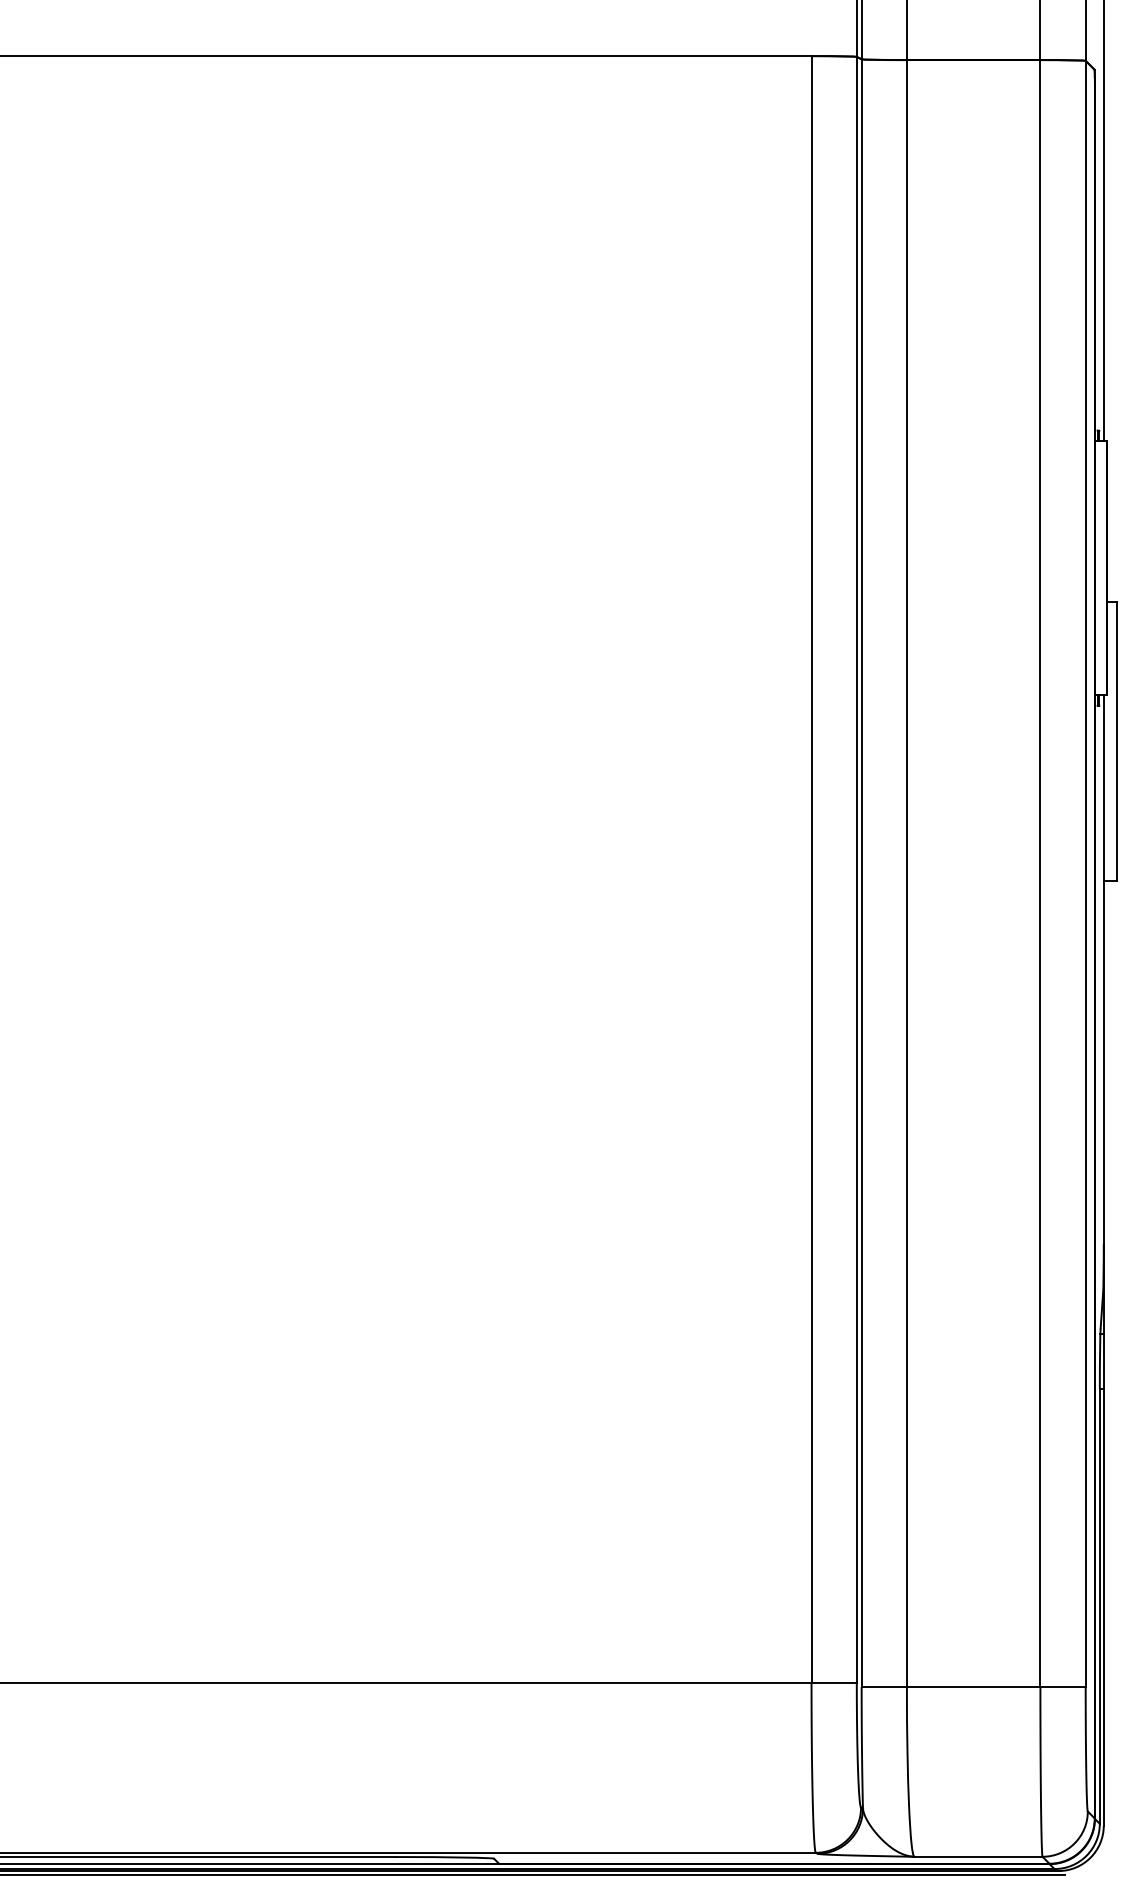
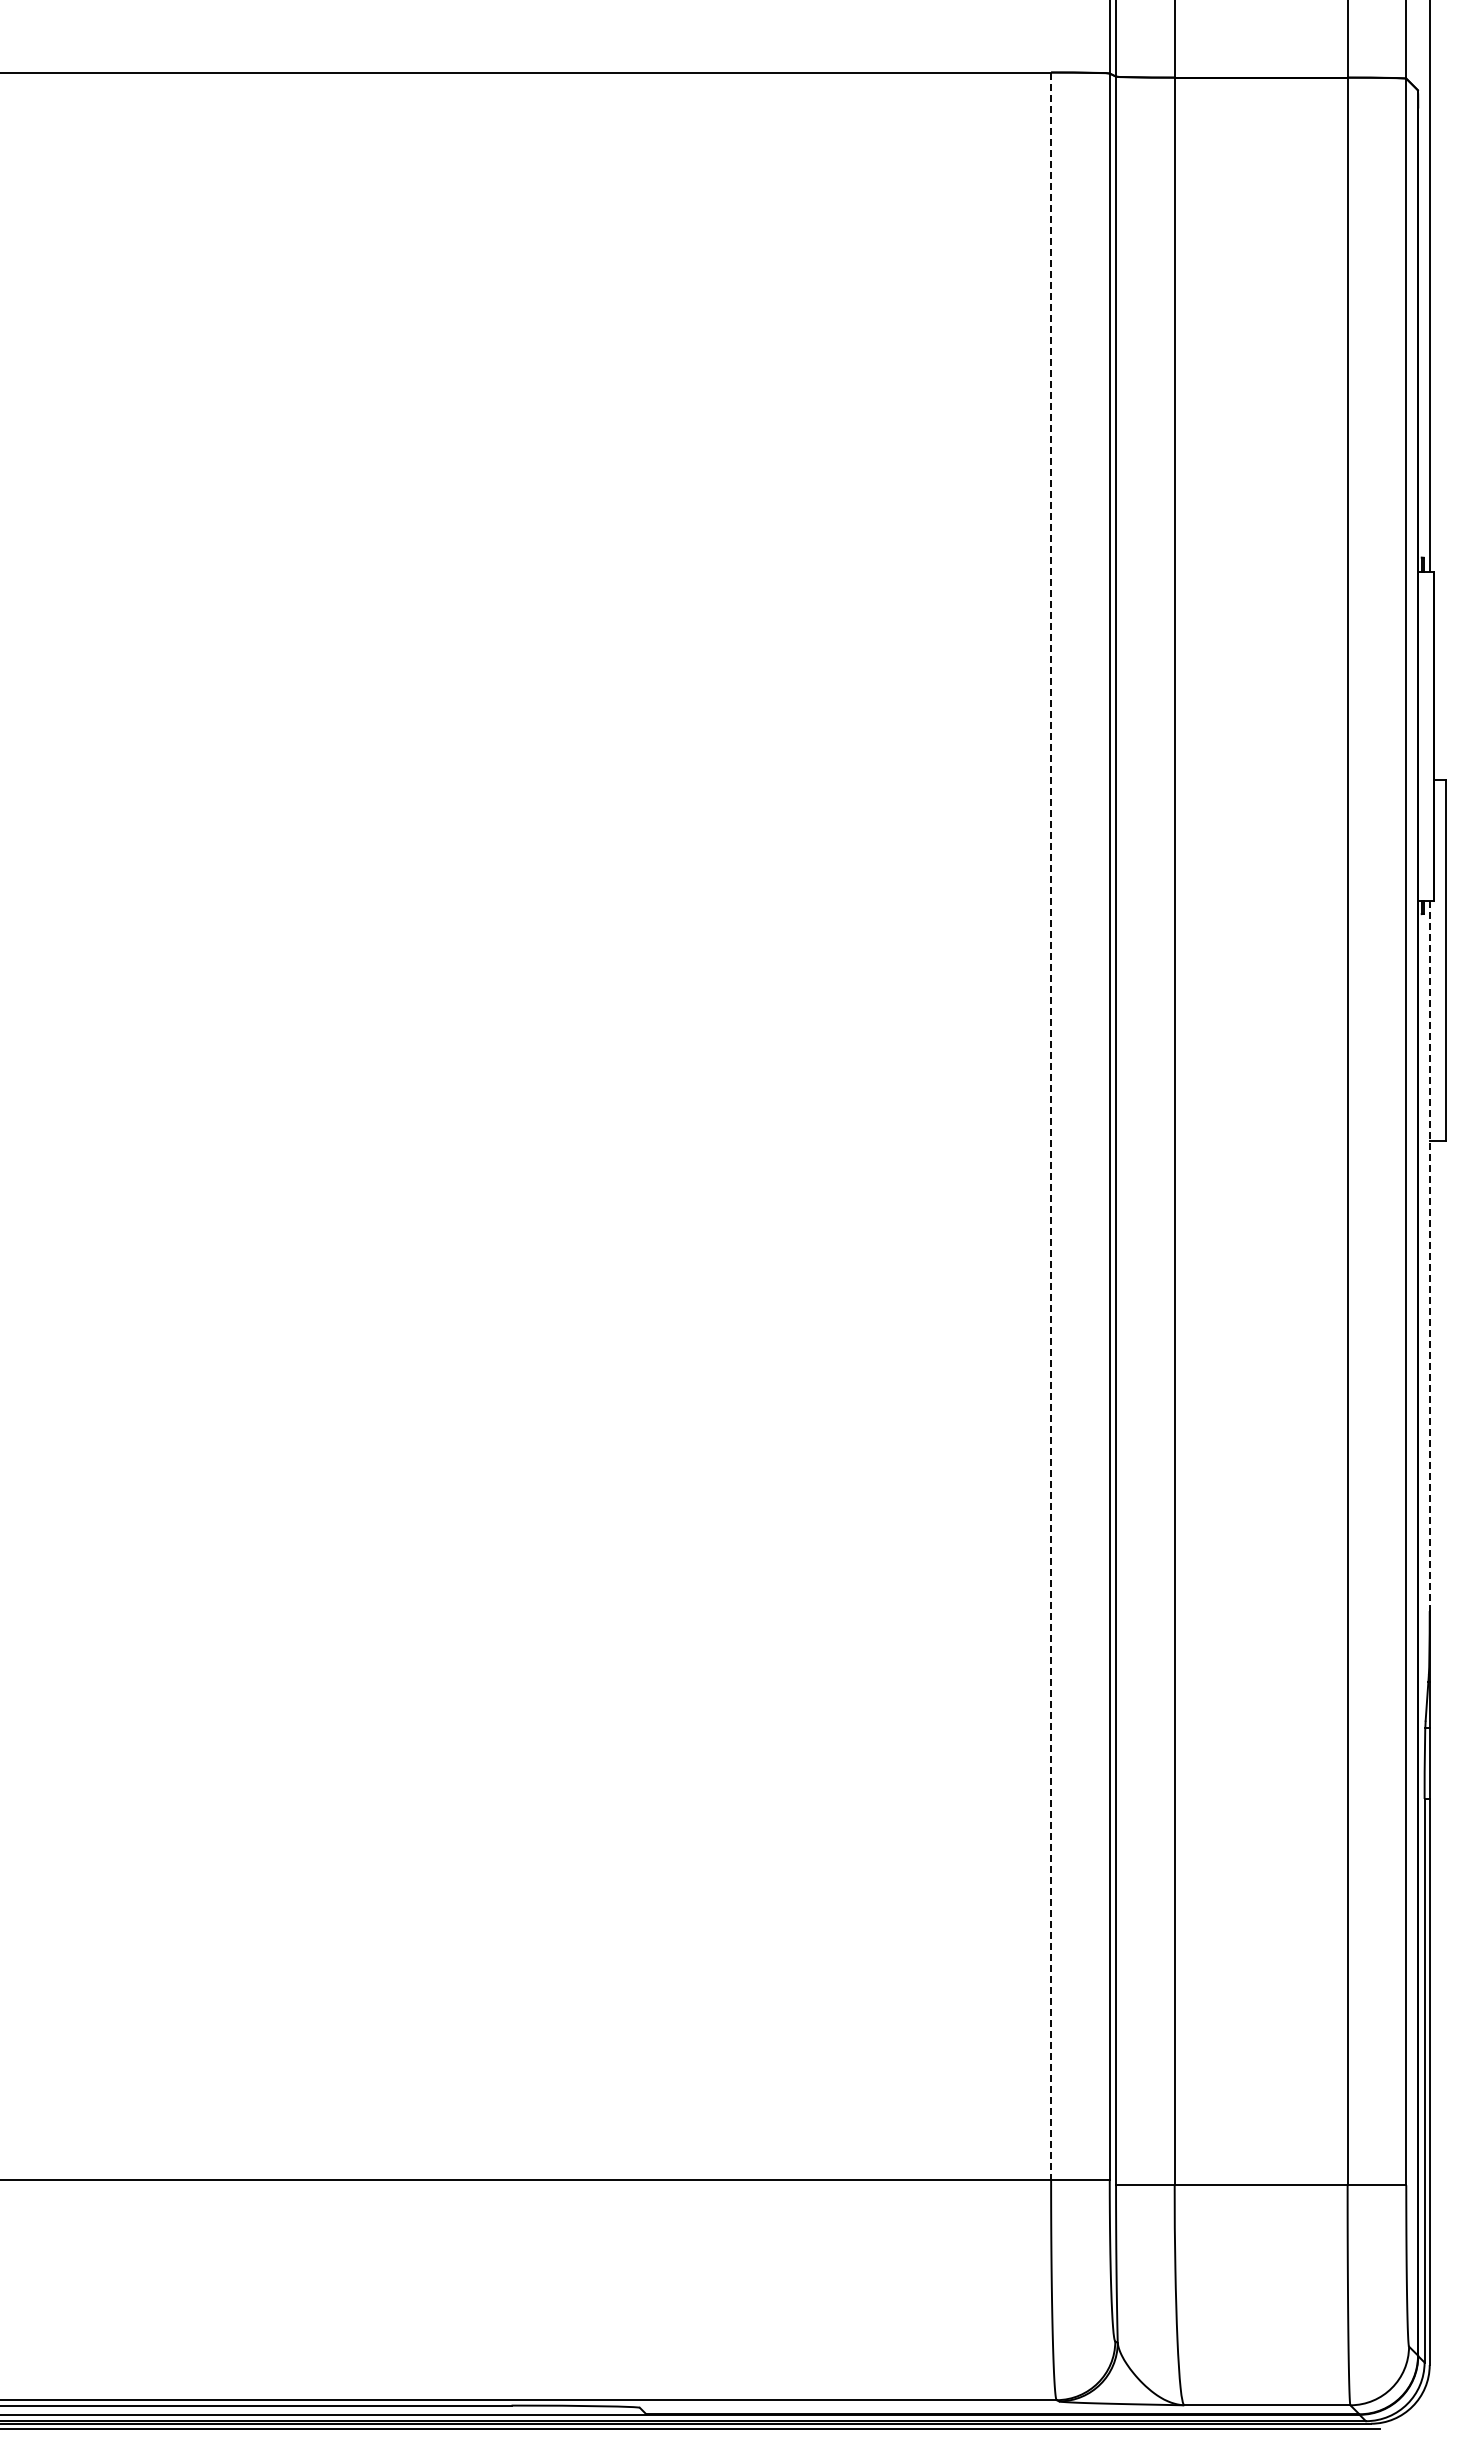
line: (811, 869) -> (1051, 1126), solid -> dashed
line: (1103, 970) -> (1429, 1256), solid -> dashed

